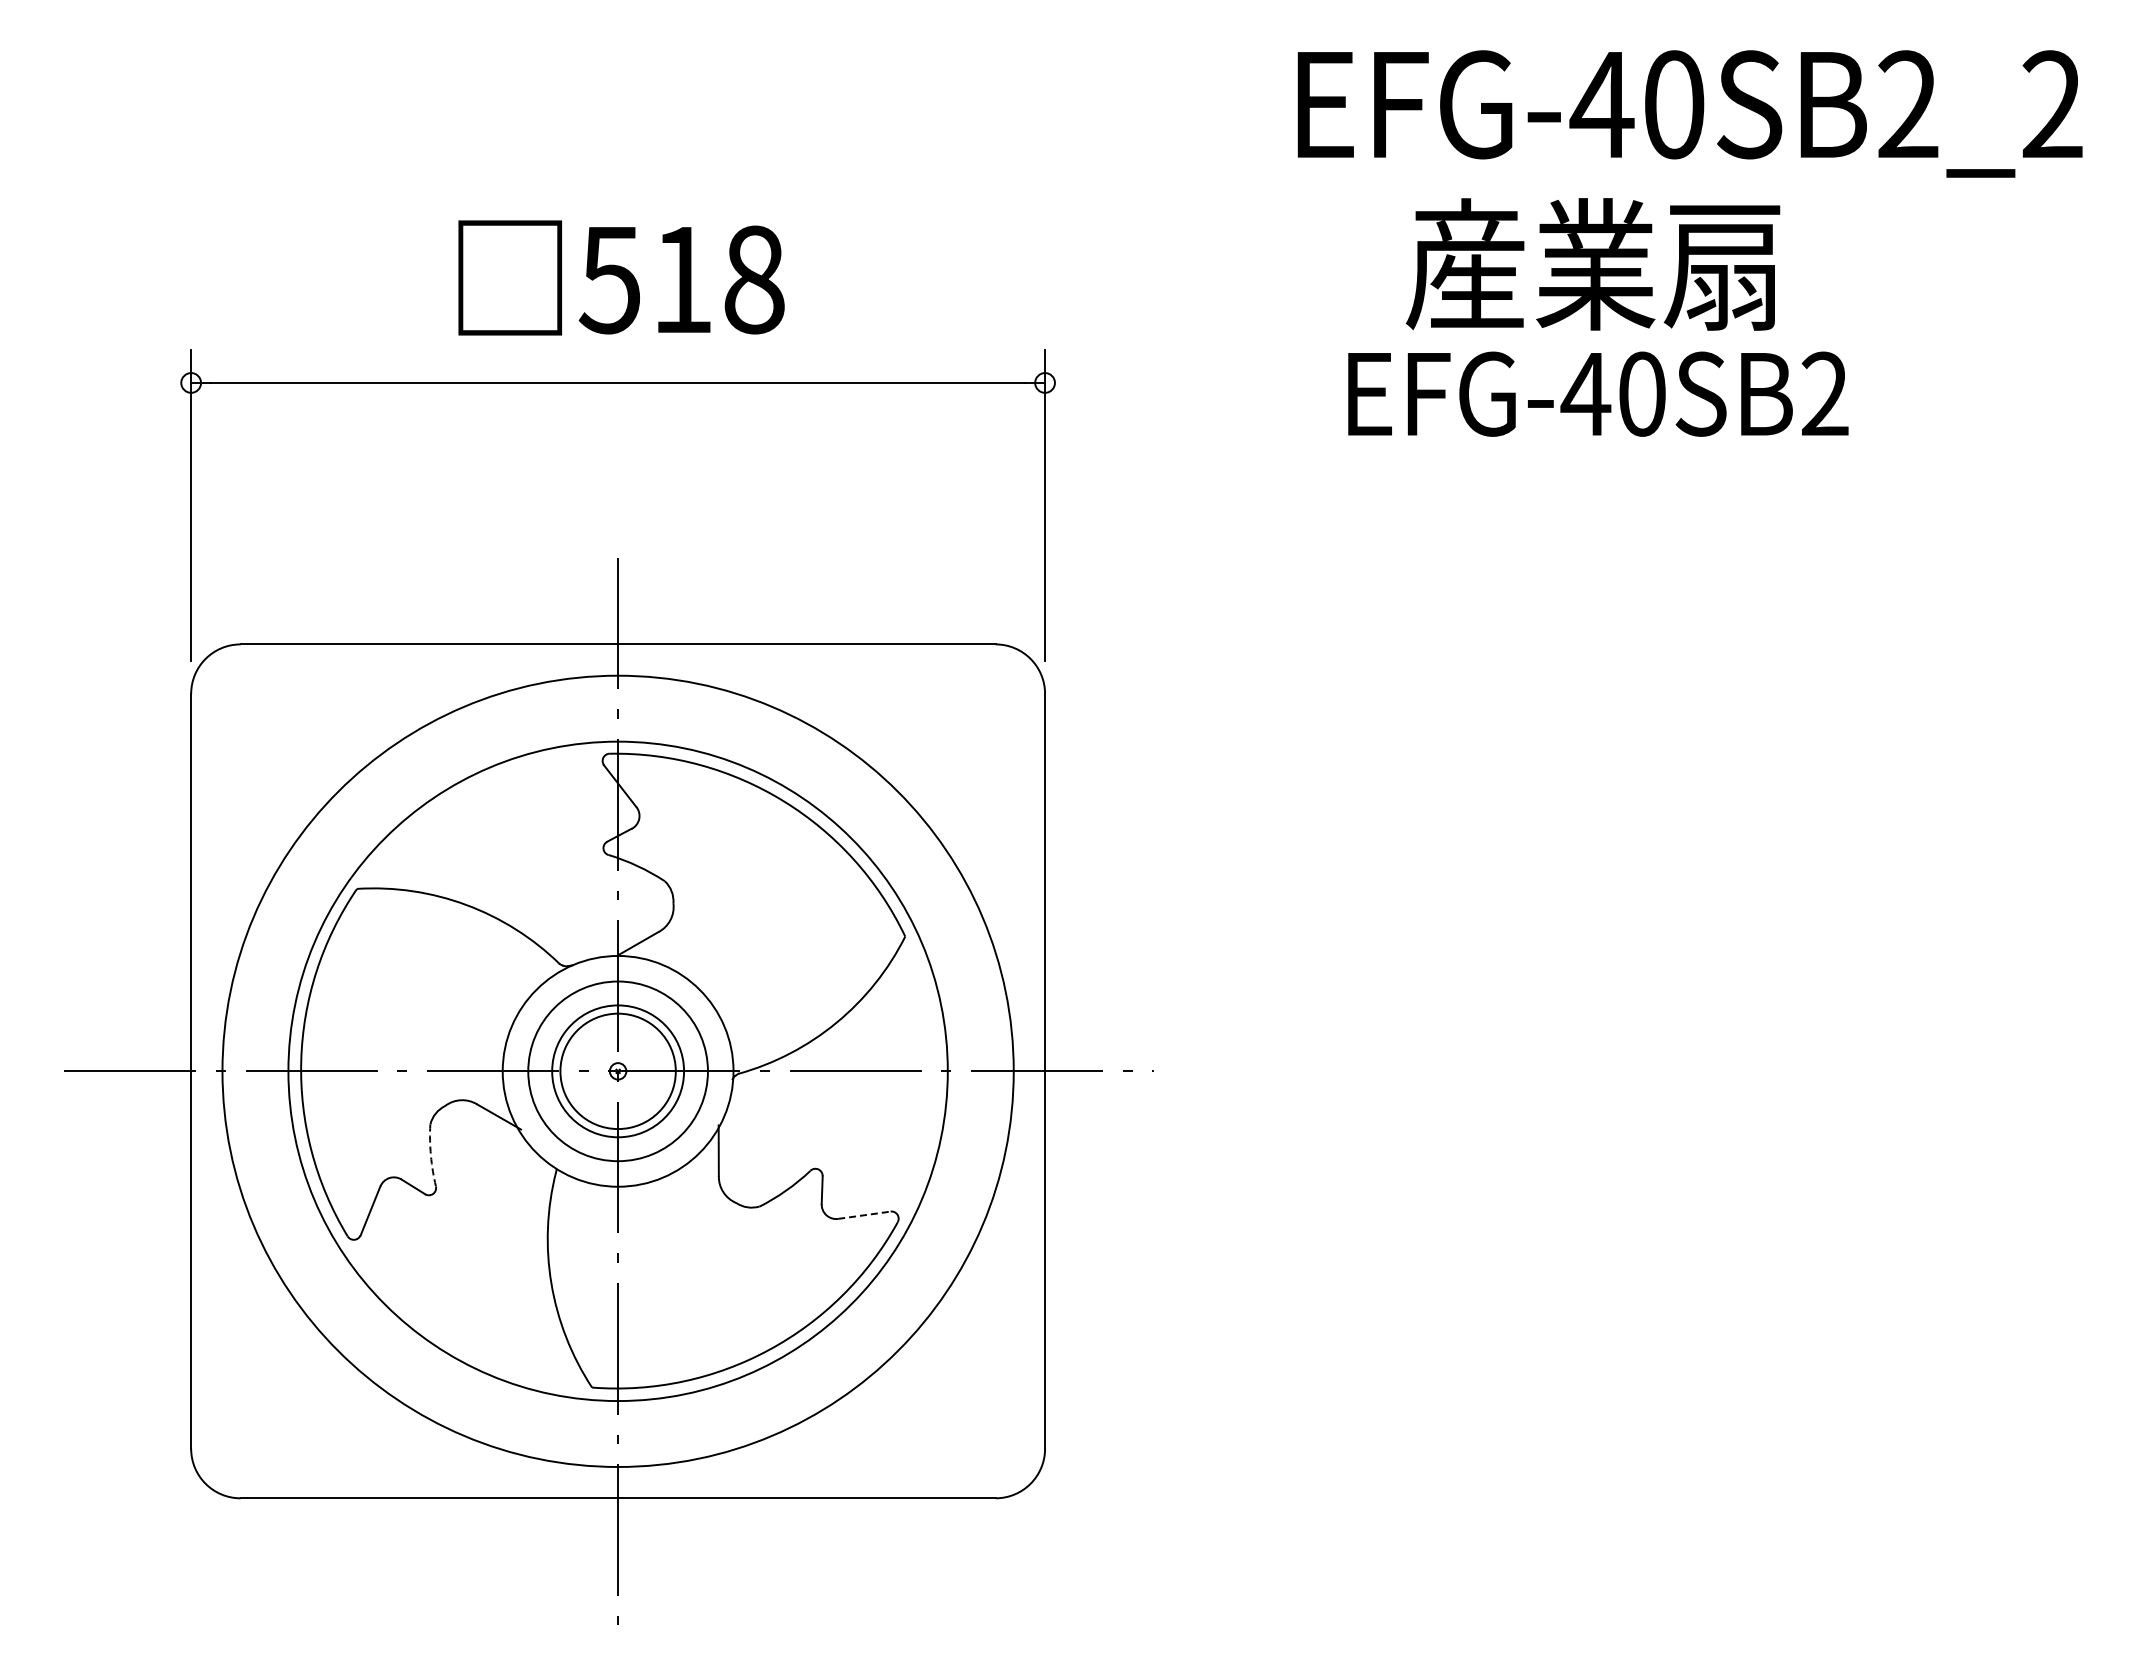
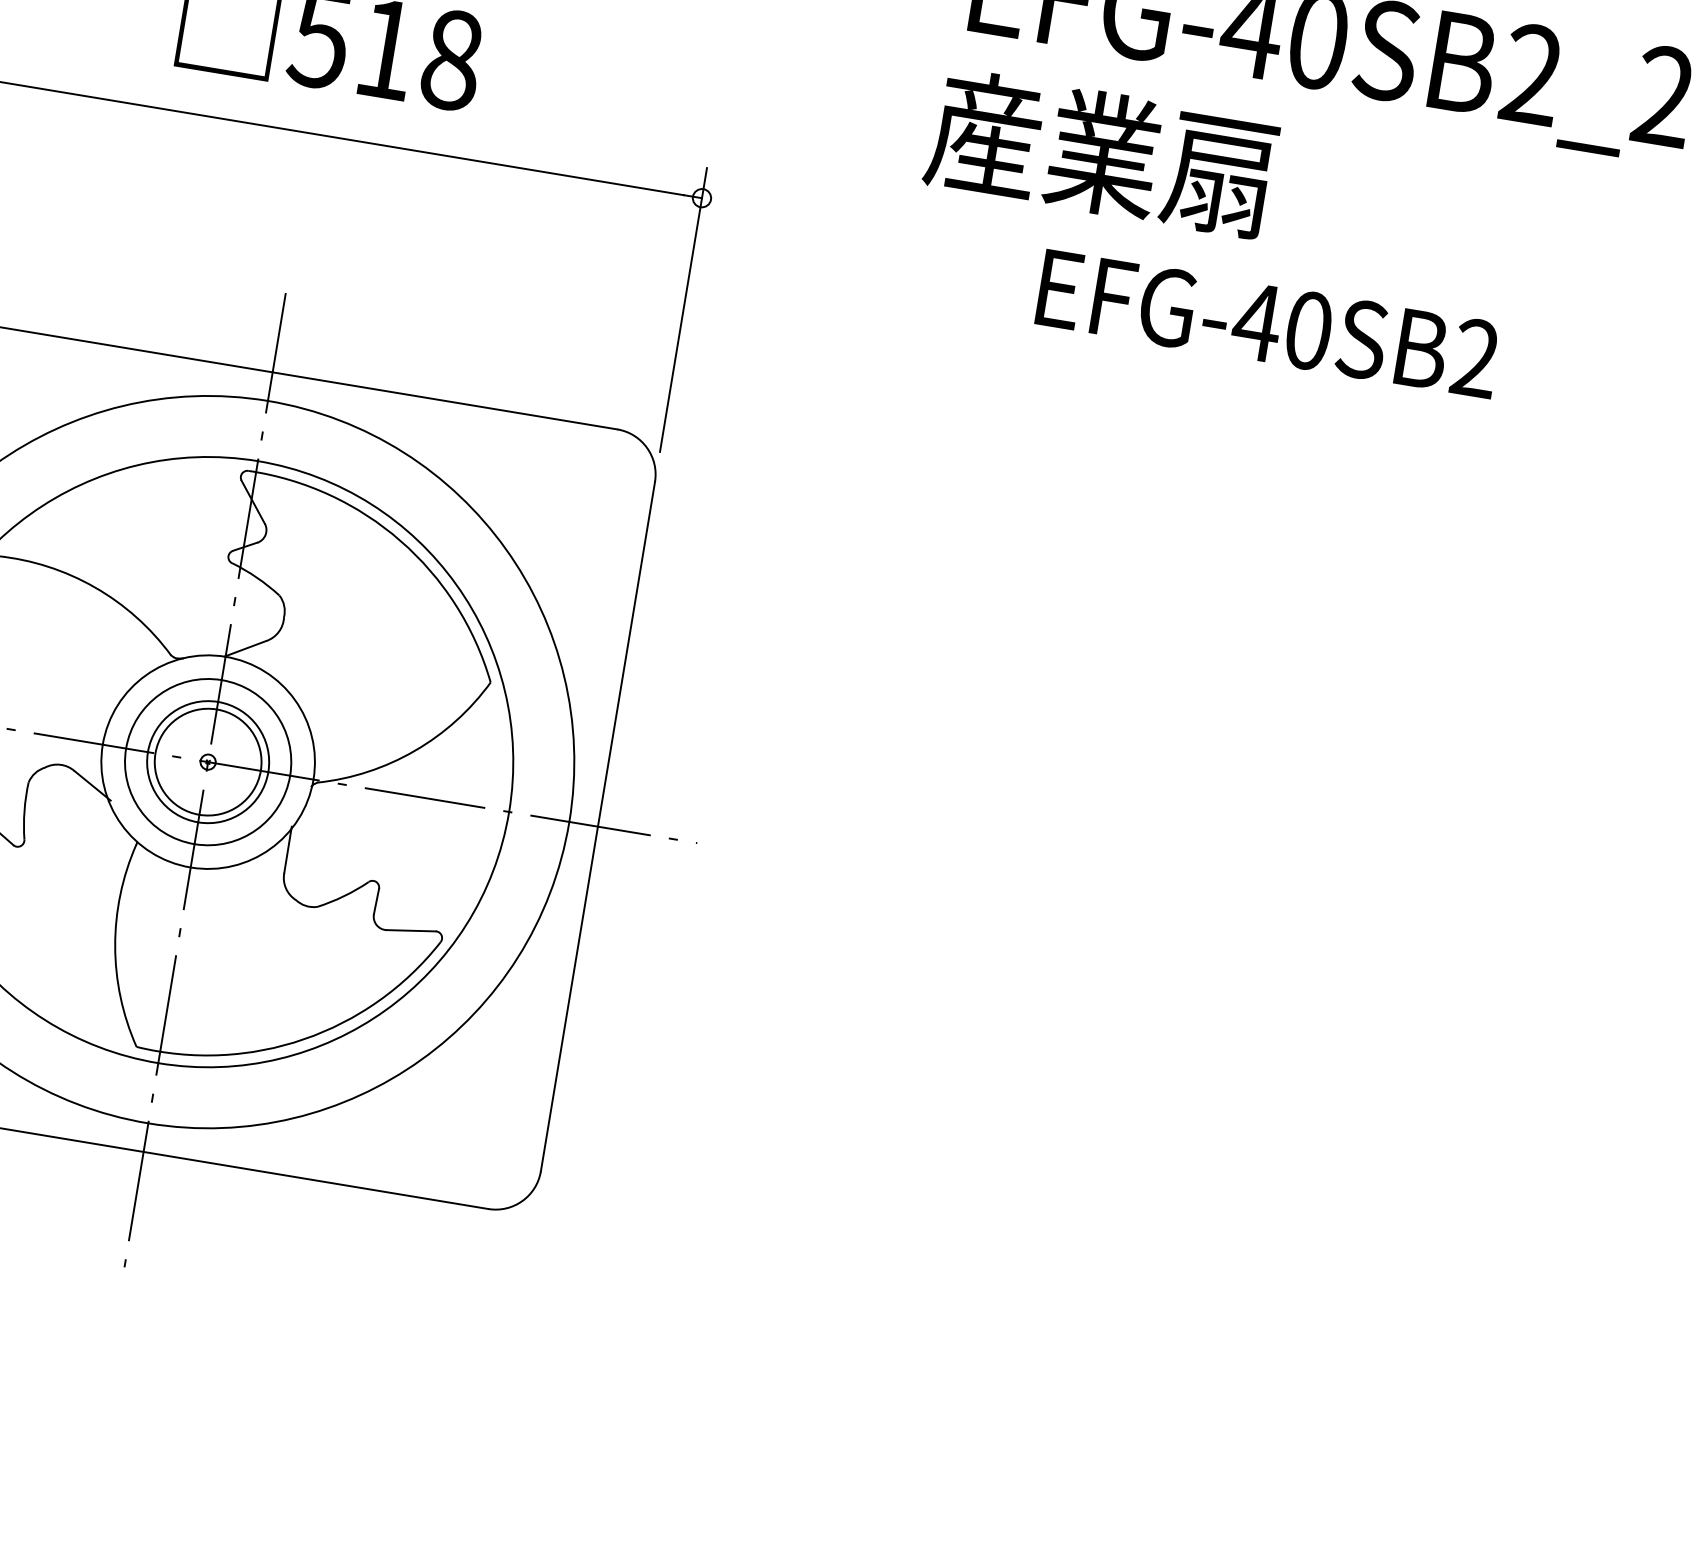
text: (1593, 264) -> (1101, 153), moved
text: (1598, 393) -> (1268, 323), moved
arc: (430, 1155) -> (24, 810), dashed -> solid
line: (864, 1215) -> (411, 930), dashed -> solid

